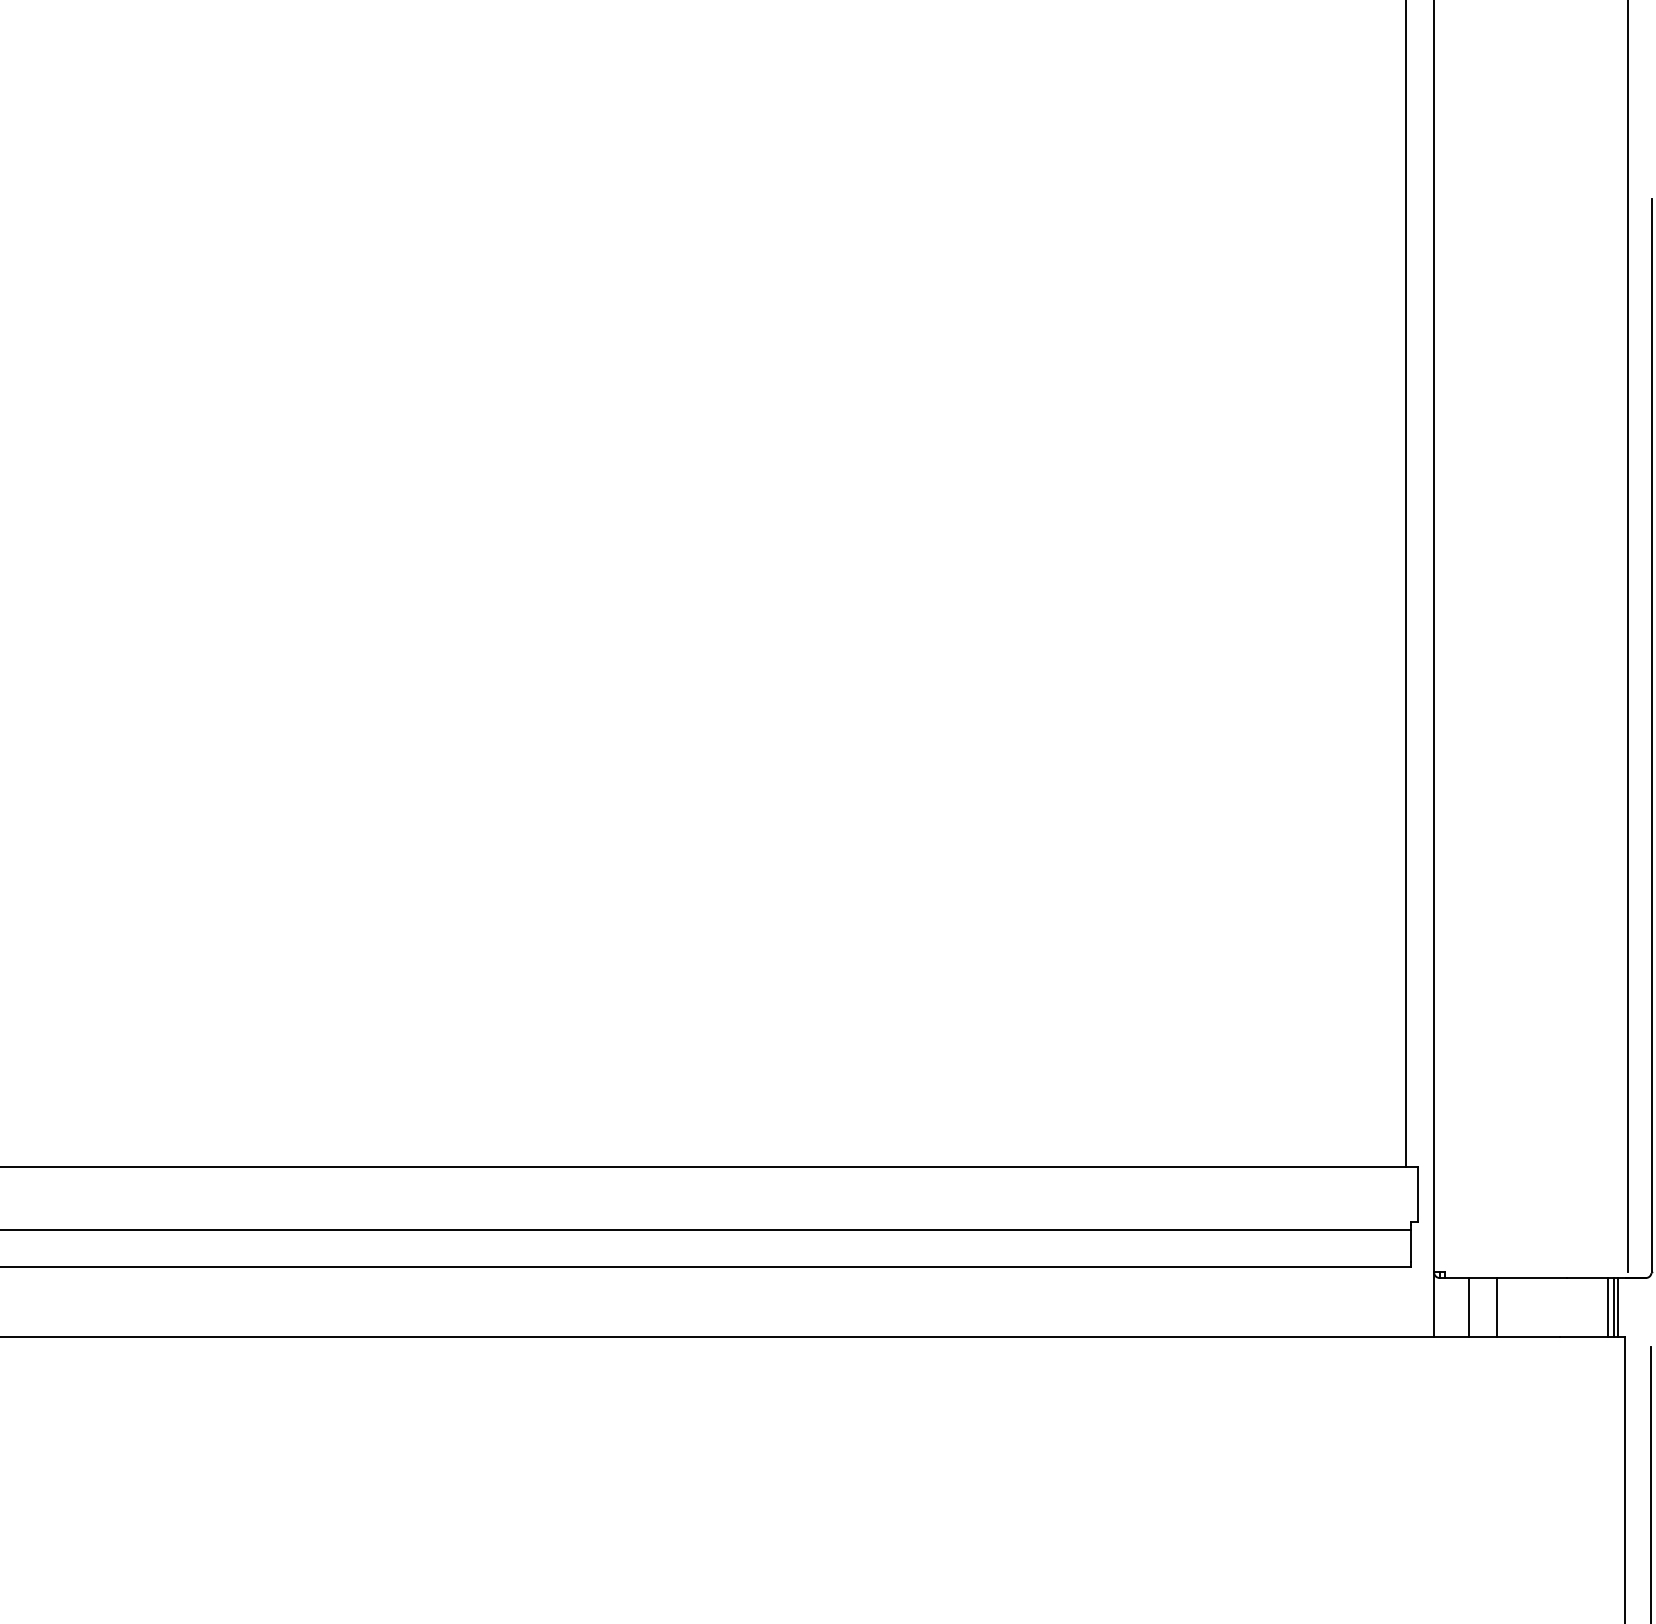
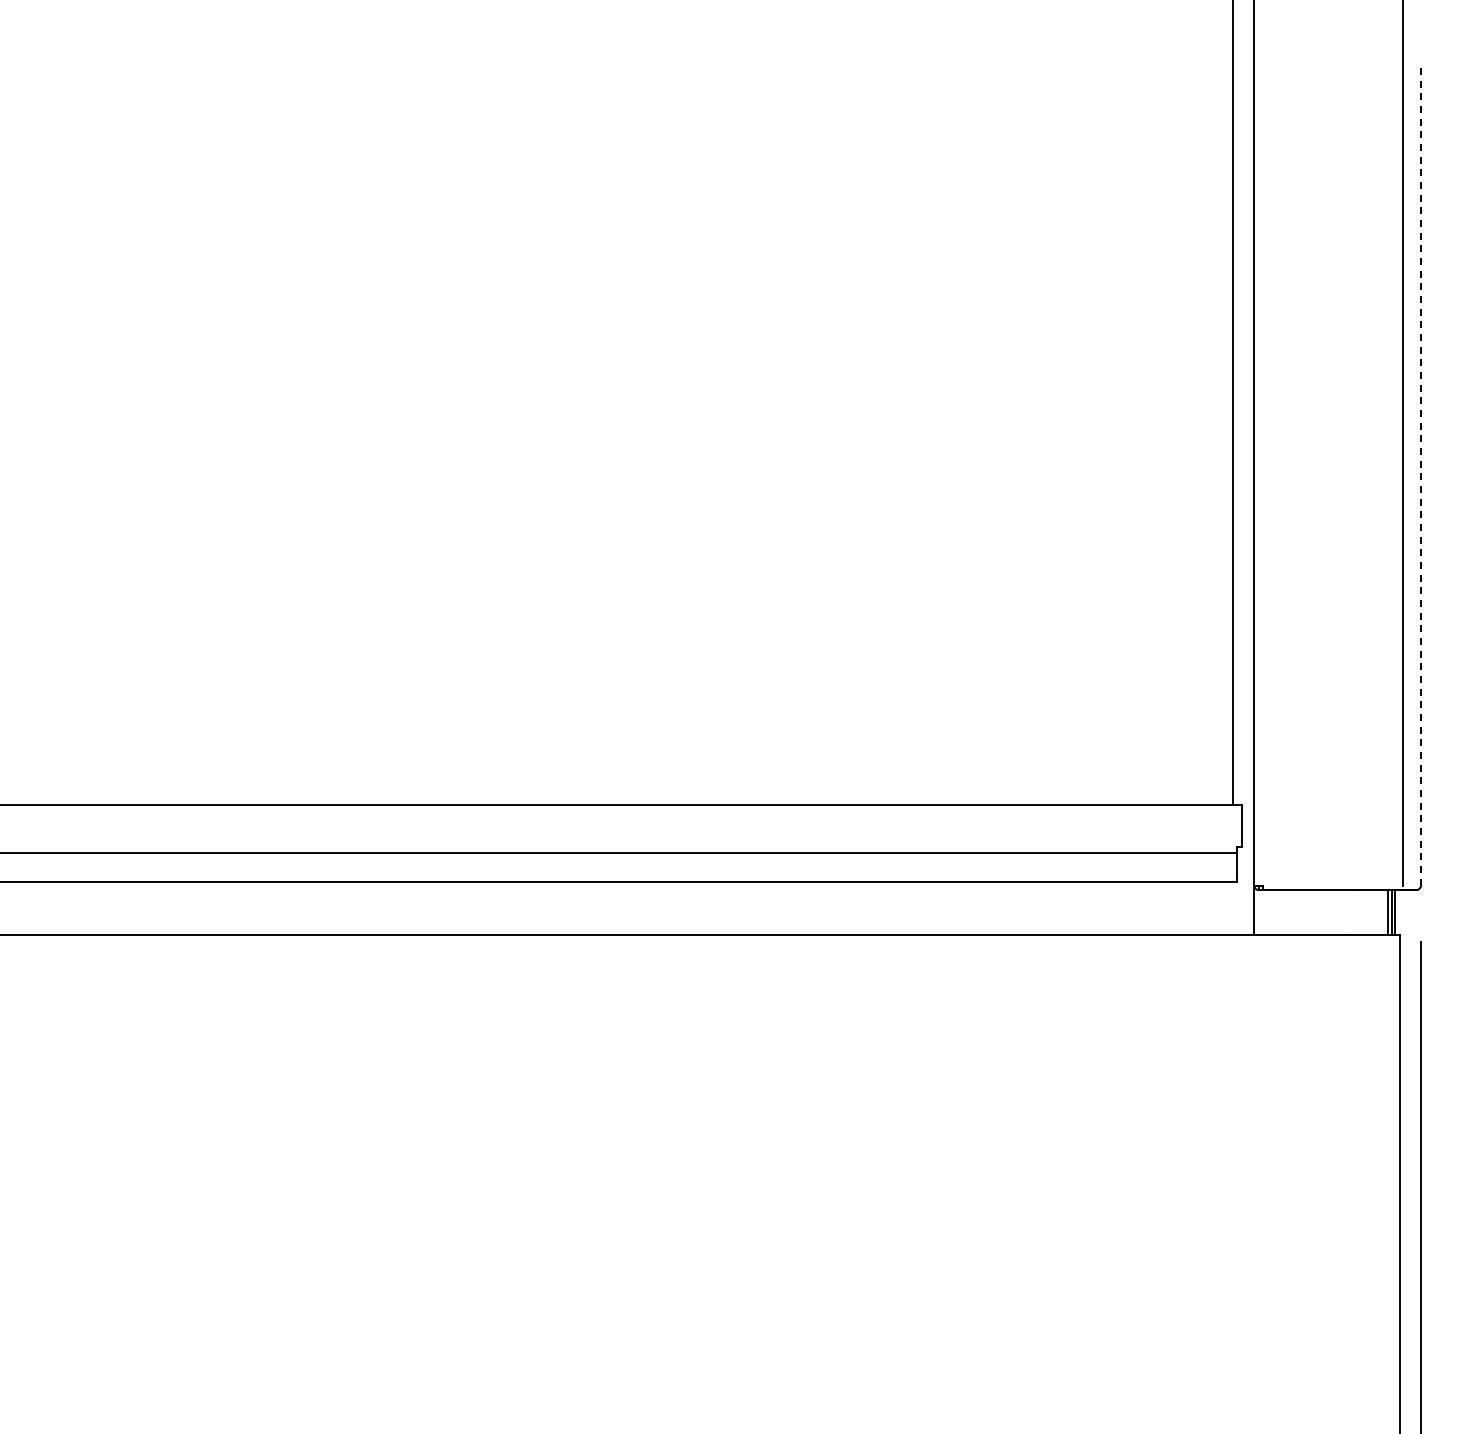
line: (1651, 735) -> (1420, 474), solid -> dashed
line: (1469, 1307) -> (1281, 912), removed
line: (1496, 1307) -> (1302, 912), removed

